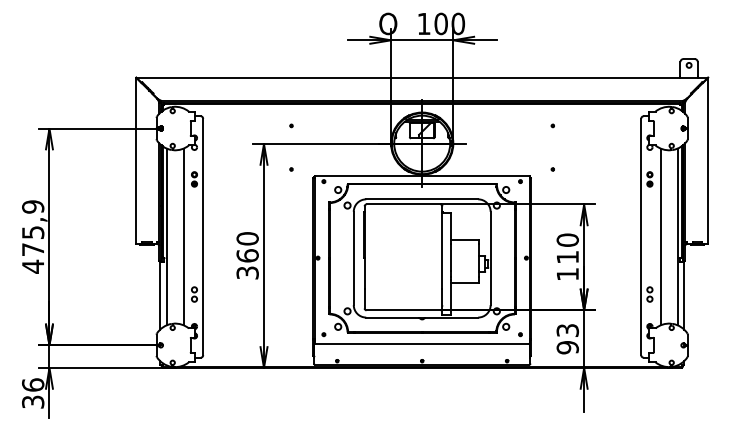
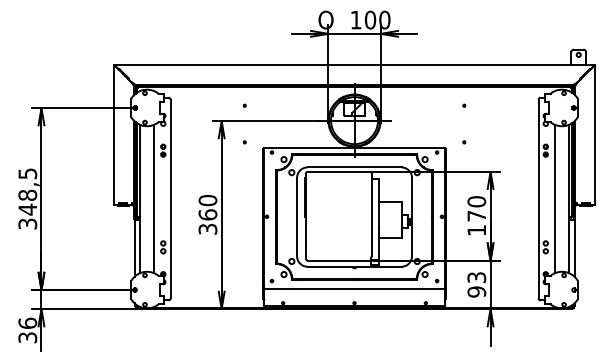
text: (33, 236) -> (28, 198), 475,9 -> 348,5
text: (567, 257) -> (476, 216), 110 -> 170

